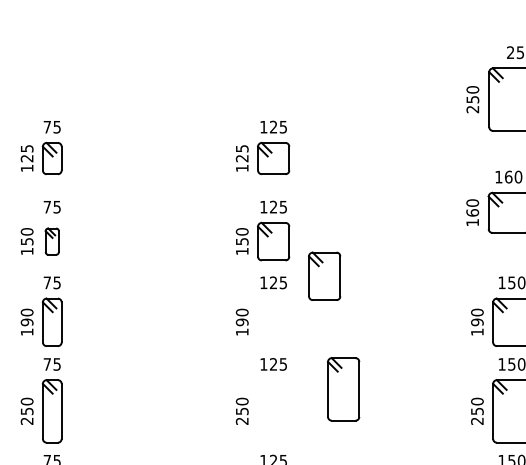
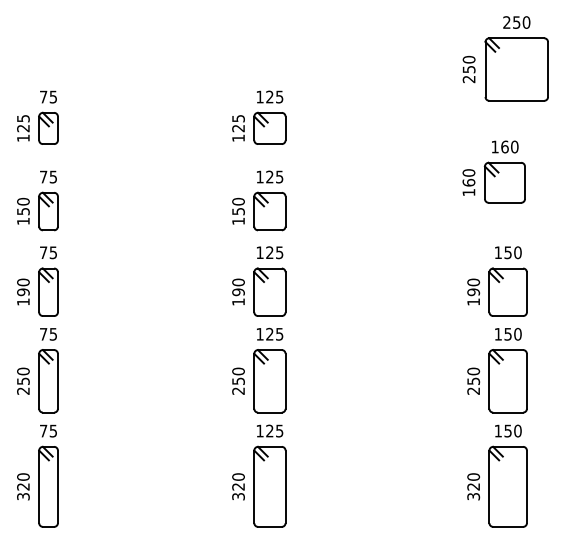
part: (52, 241) -> (48, 211), size x1.43
part: (324, 275) -> (269, 291), moved
part: (343, 389) -> (269, 381), moved

